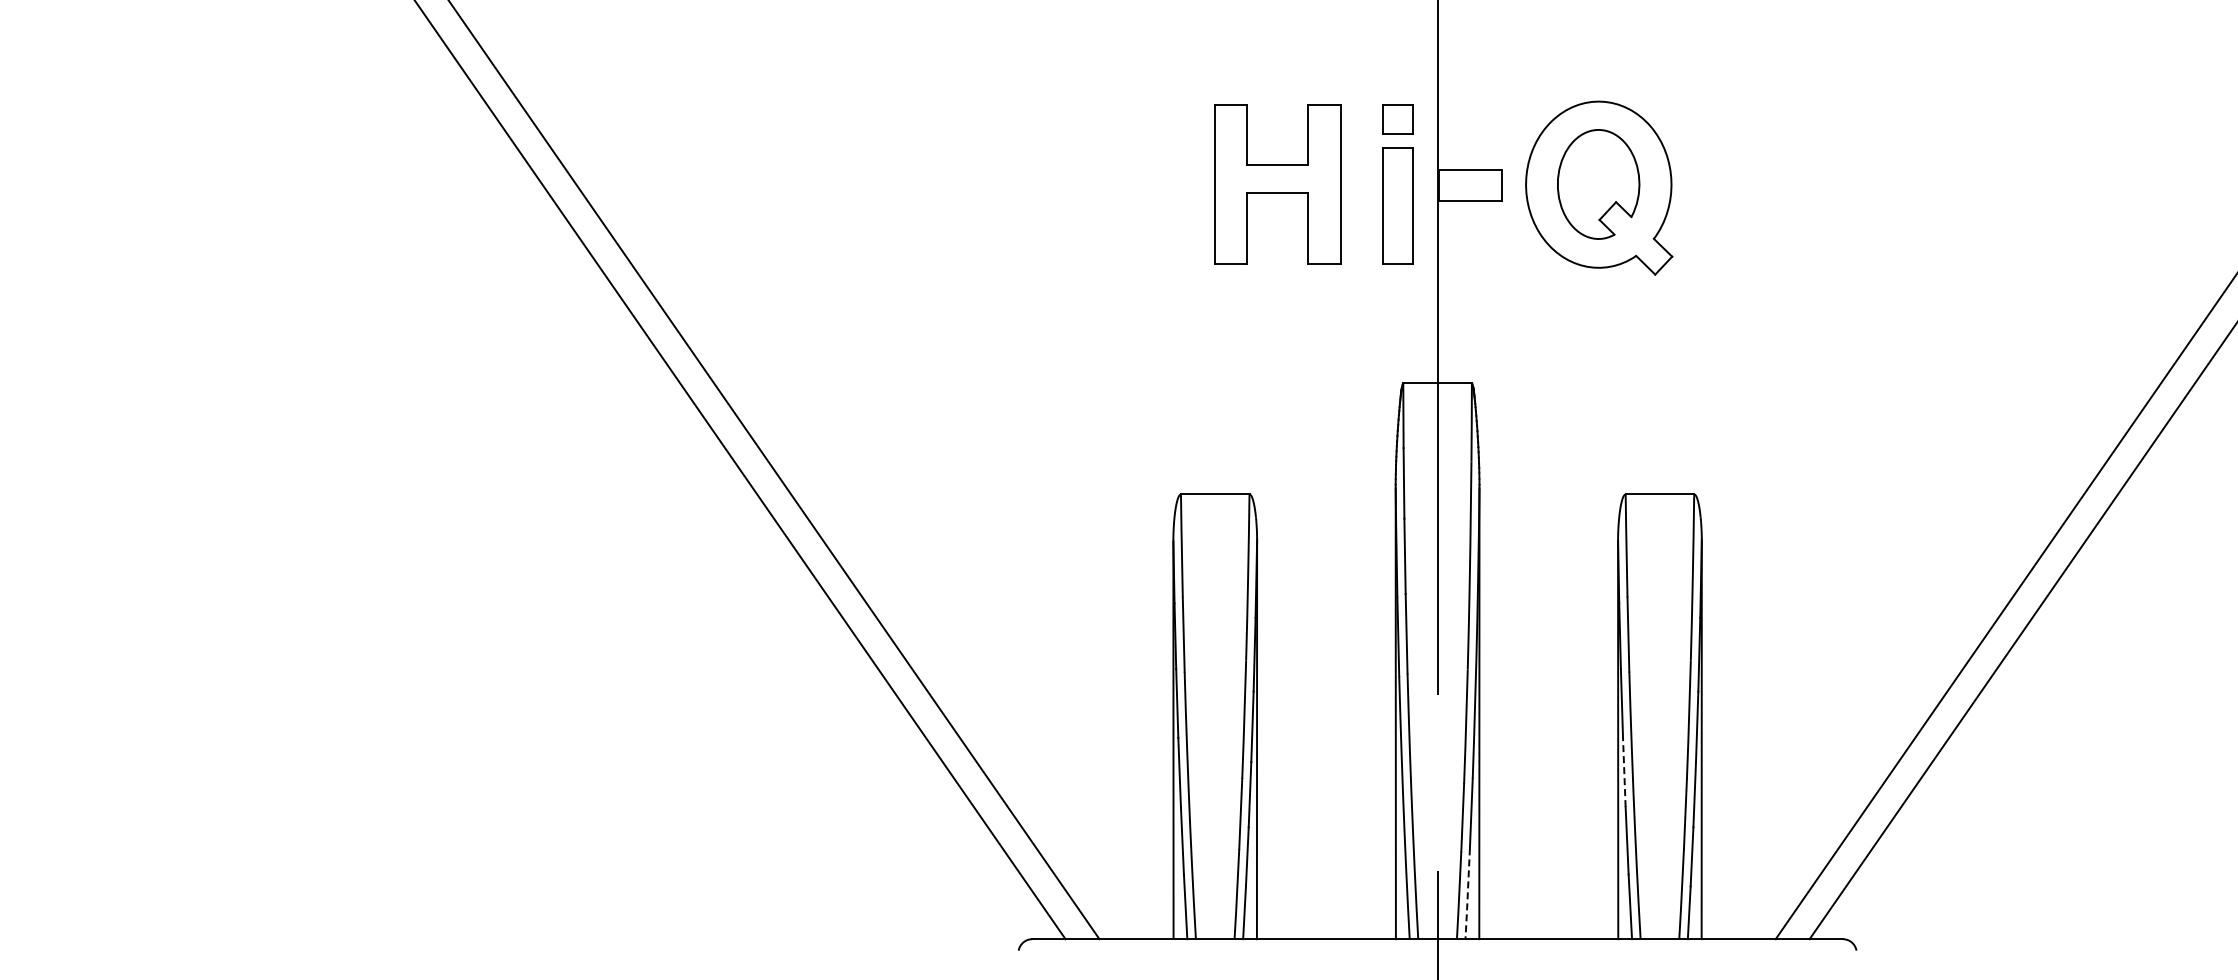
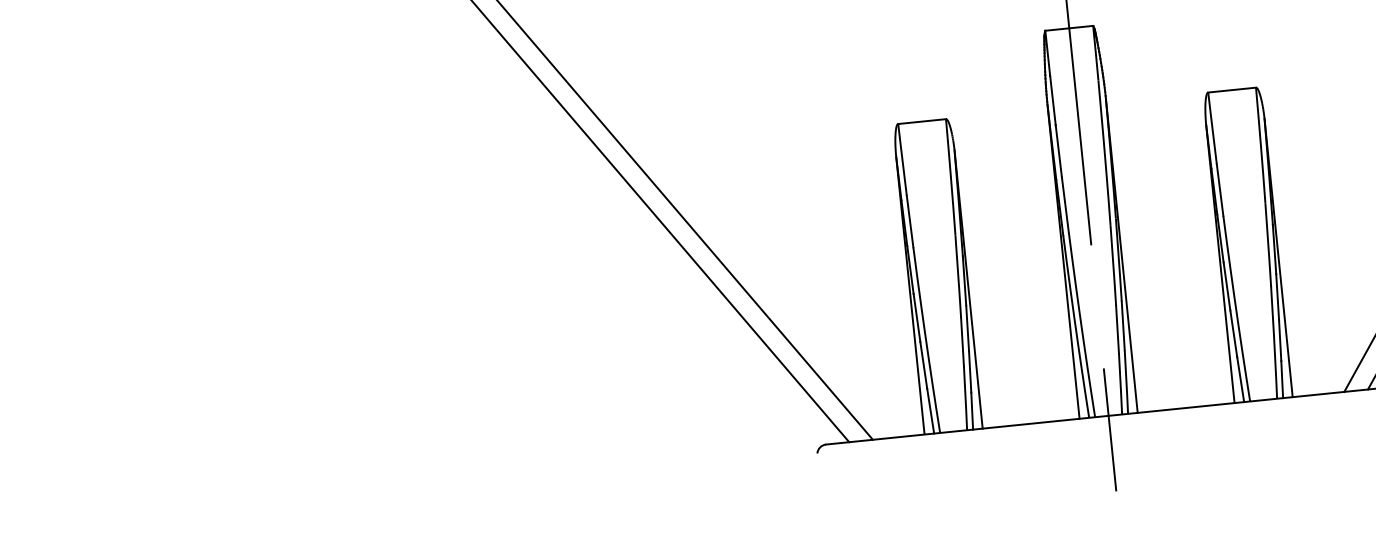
line: (1624, 772) -> (1227, 286), dashed -> solid
line: (1467, 894) -> (1126, 382), dashed -> solid

